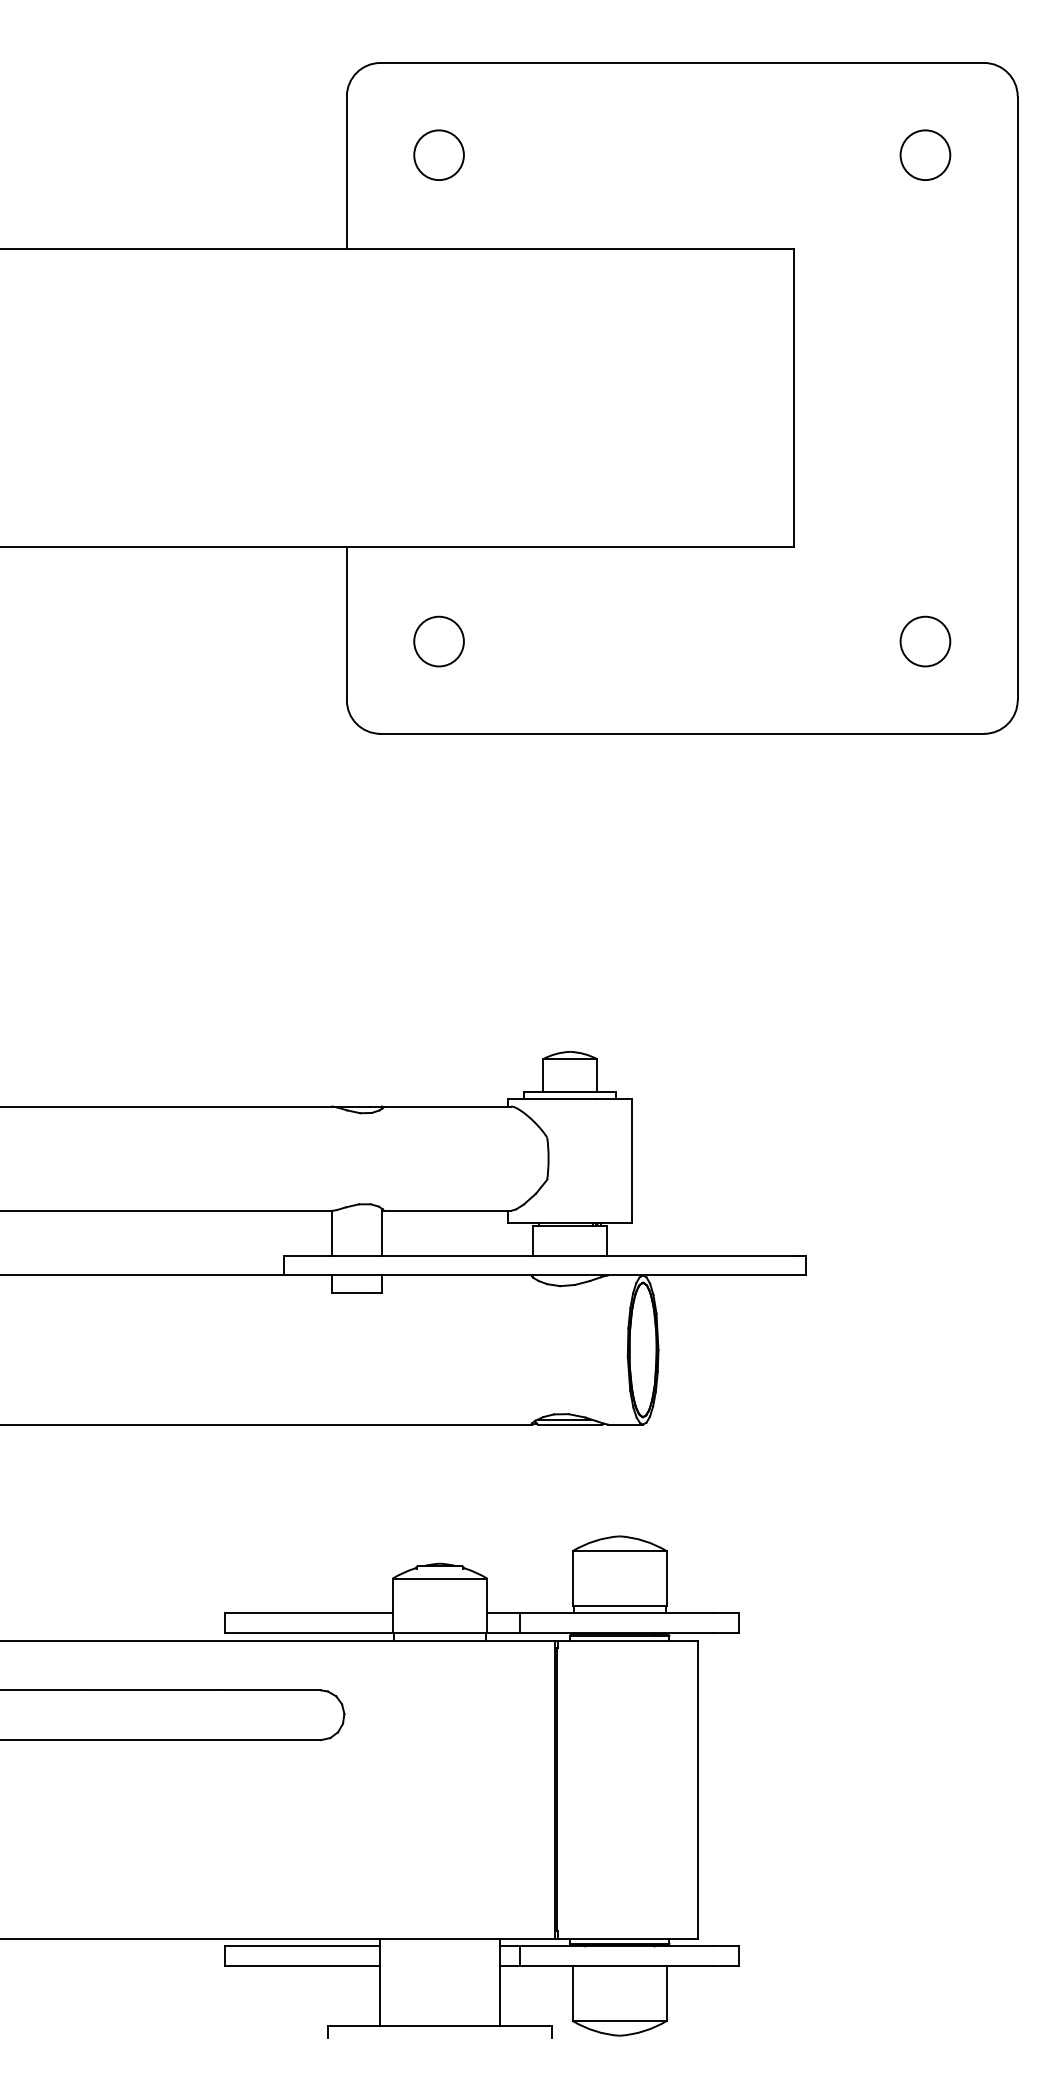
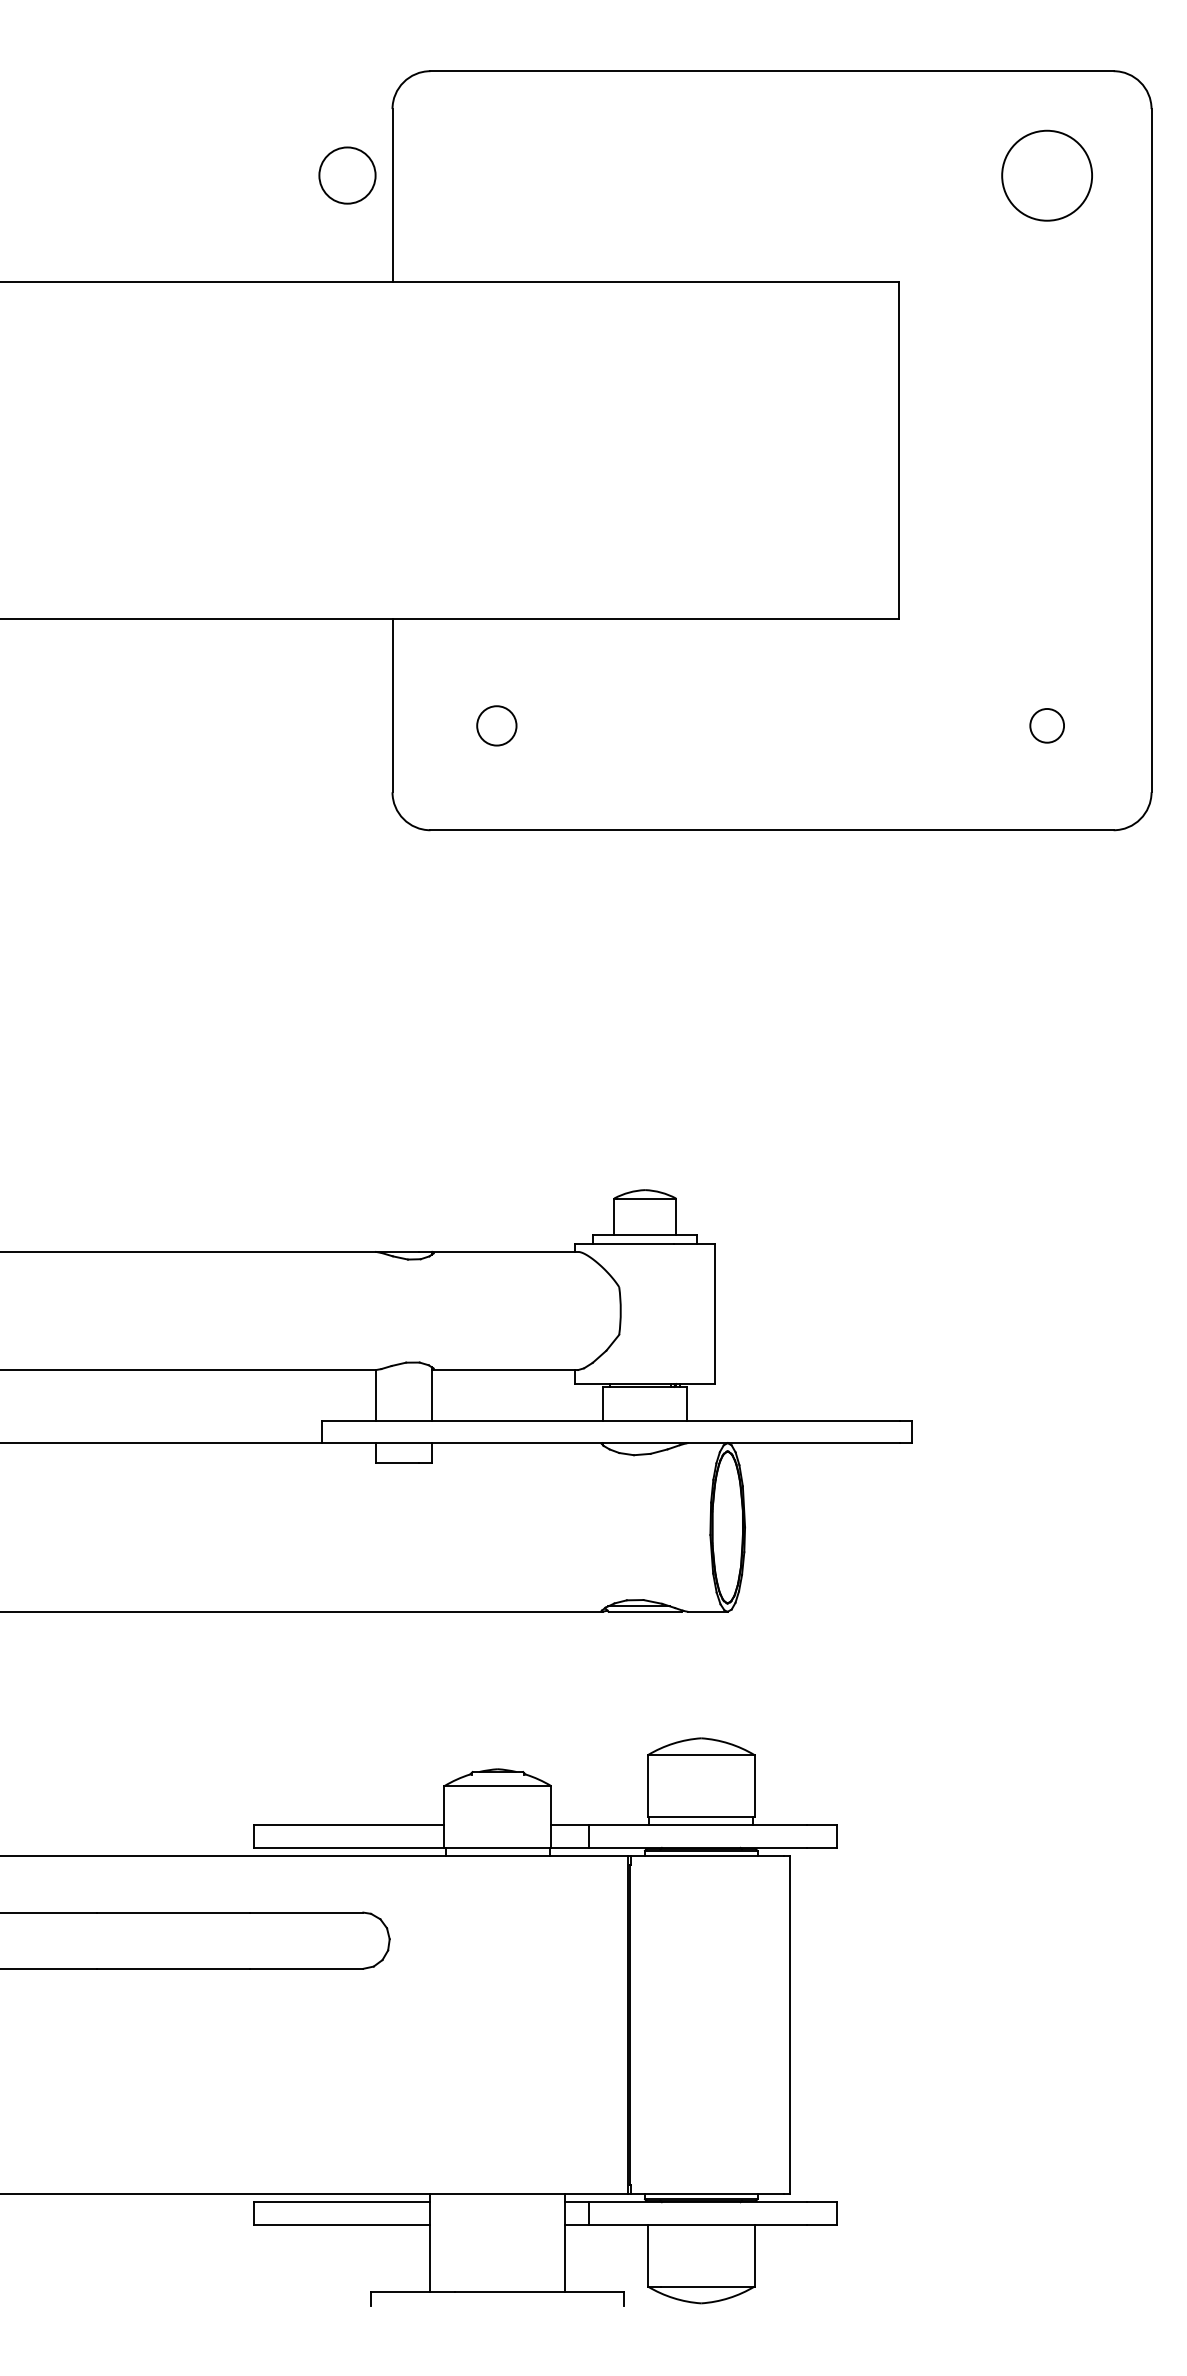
circle: (438, 154) -> (346, 174), moved
circle: (925, 154) -> (1047, 174), size x1.6
circle: (438, 641) -> (496, 725), size x0.7
circle: (925, 641) -> (1047, 725), size x0.6

